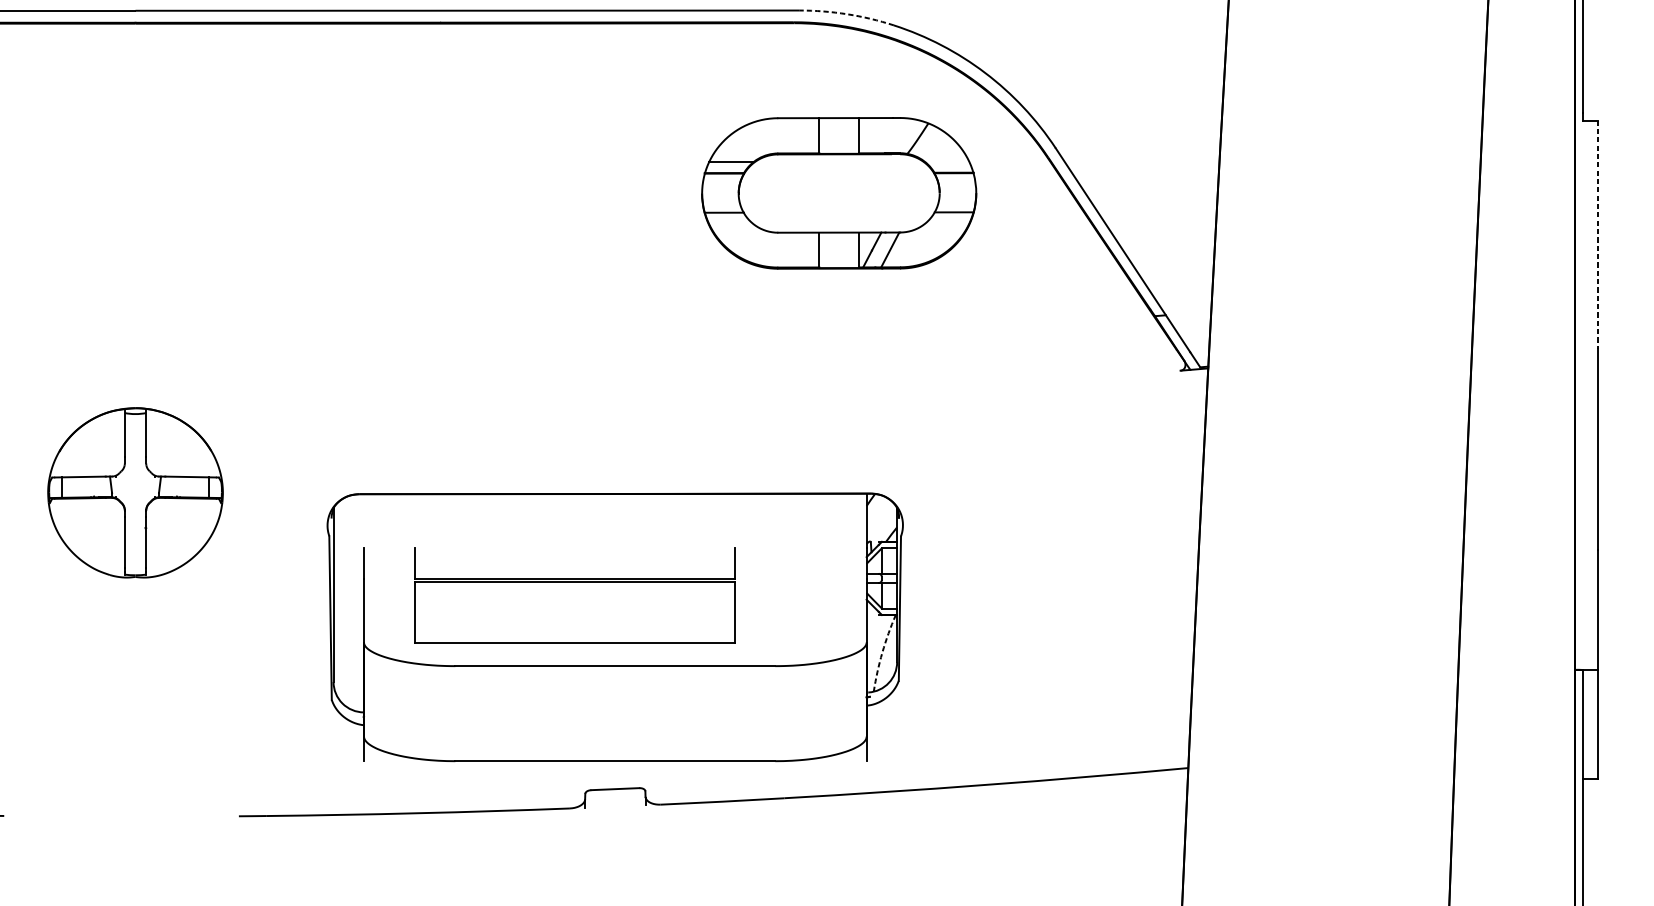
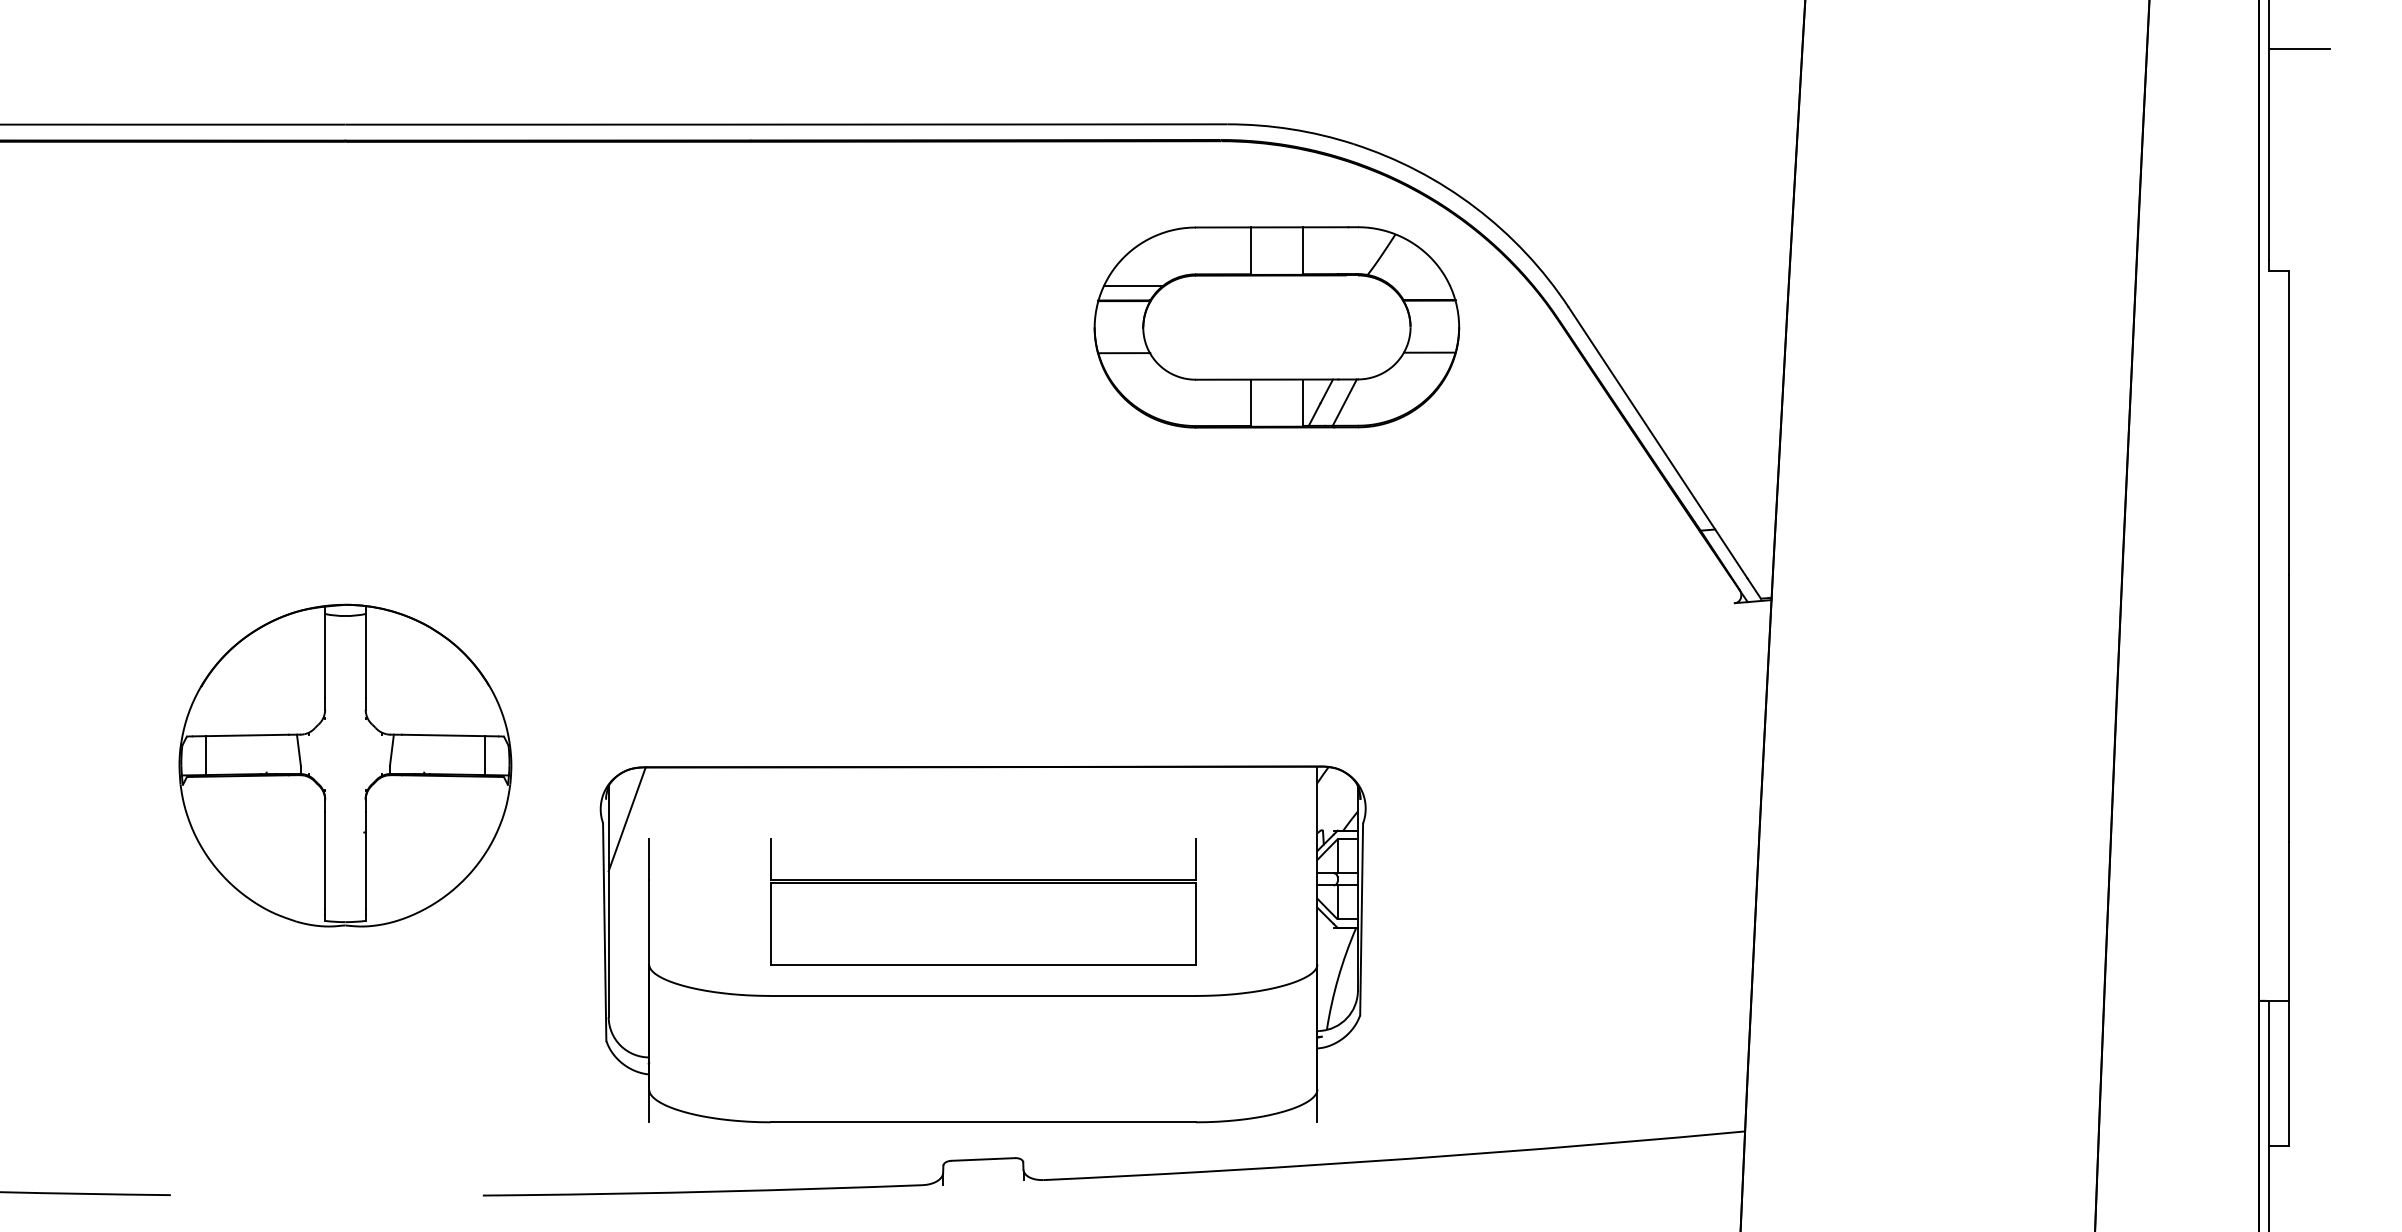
arc: (847, 14) -> (1291, 129), dashed -> solid
part: (838, 193) -> (1276, 327), moved
line: (1597, 235) -> (2289, 423), dashed -> solid
part: (135, 492) -> (345, 765), size x1.43
line: (346, 533) -> (626, 819), added
part: (574, 595) -> (983, 901), moved
arc: (882, 653) -> (1338, 978), dashed -> solid

